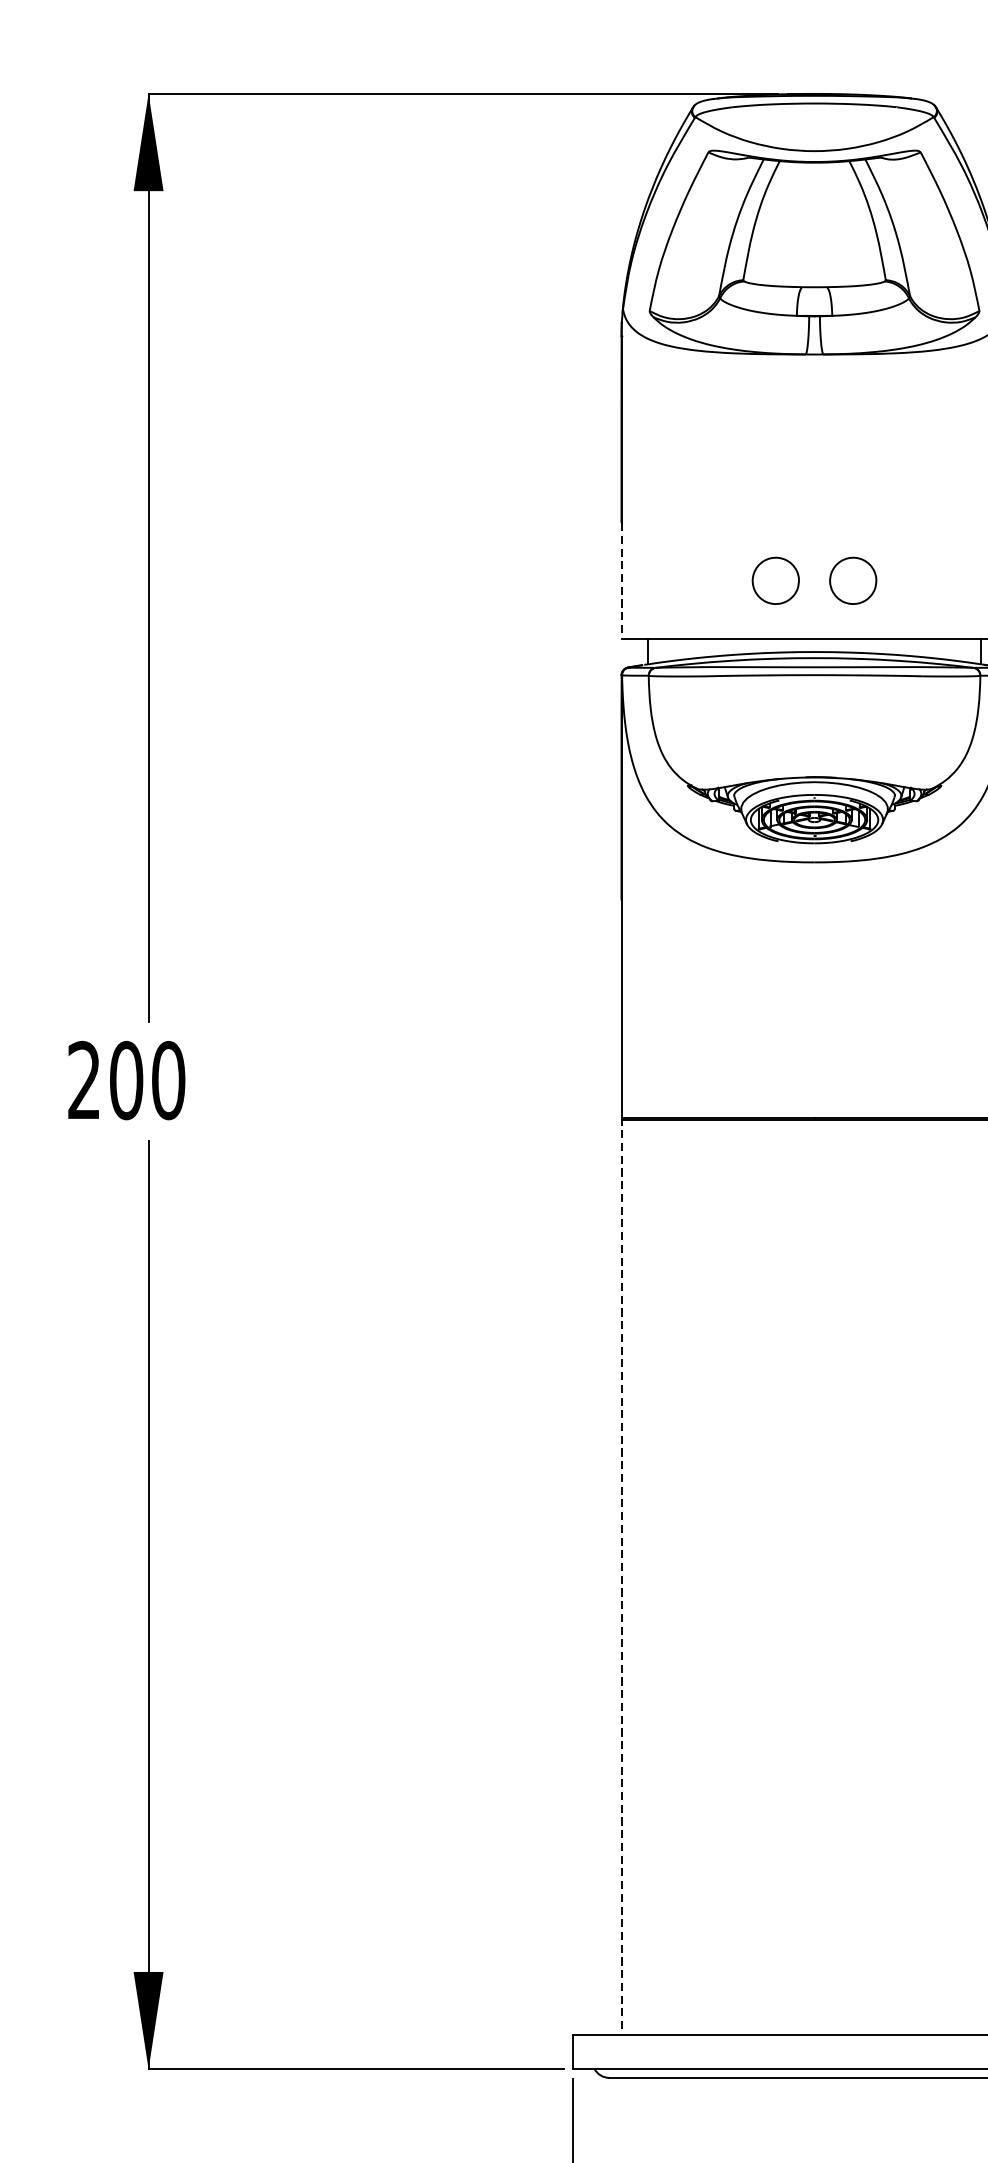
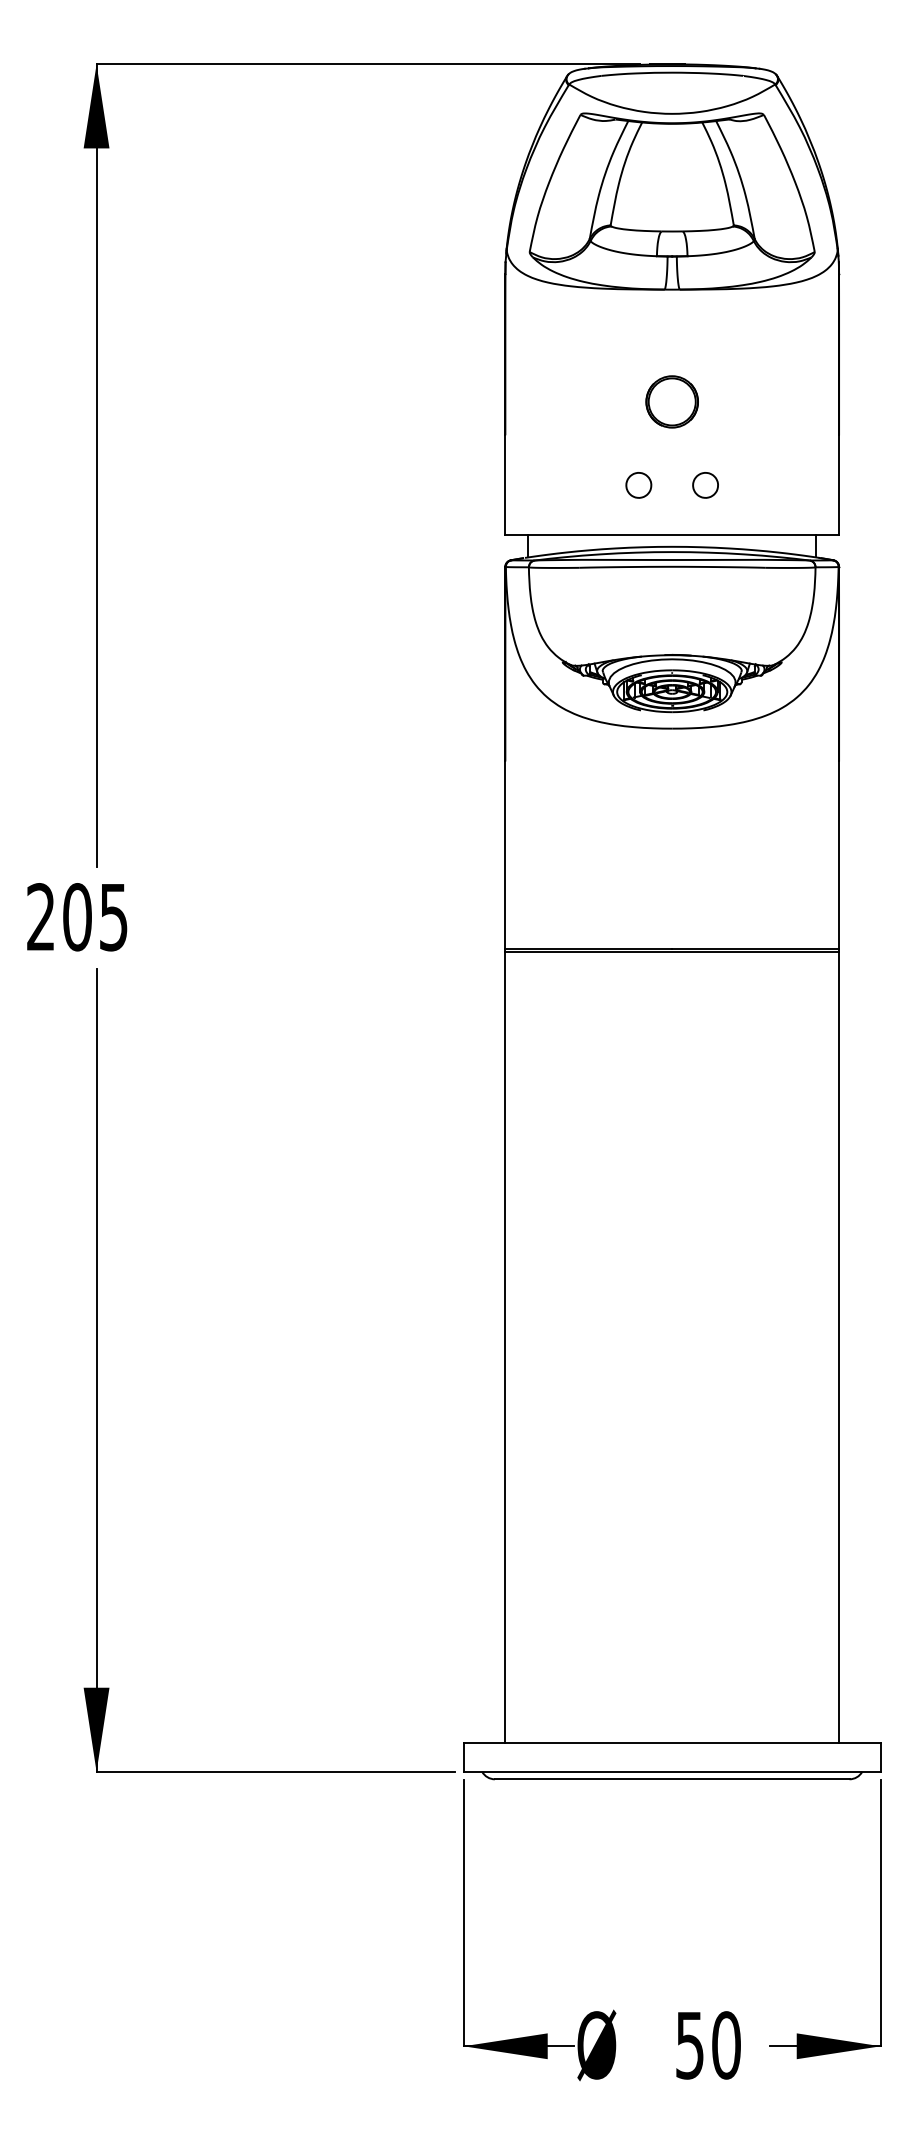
part: (813, 483) -> (671, 401), added
line: (621, 581) -> (505, 485), dashed -> solid
part: (775, 581) -> (638, 485), size x0.62
part: (853, 581) -> (705, 485), size x0.62
text: (168, 1080) -> (113, 917), 200 -> 205
line: (621, 1576) -> (505, 1345), dashed -> solid

